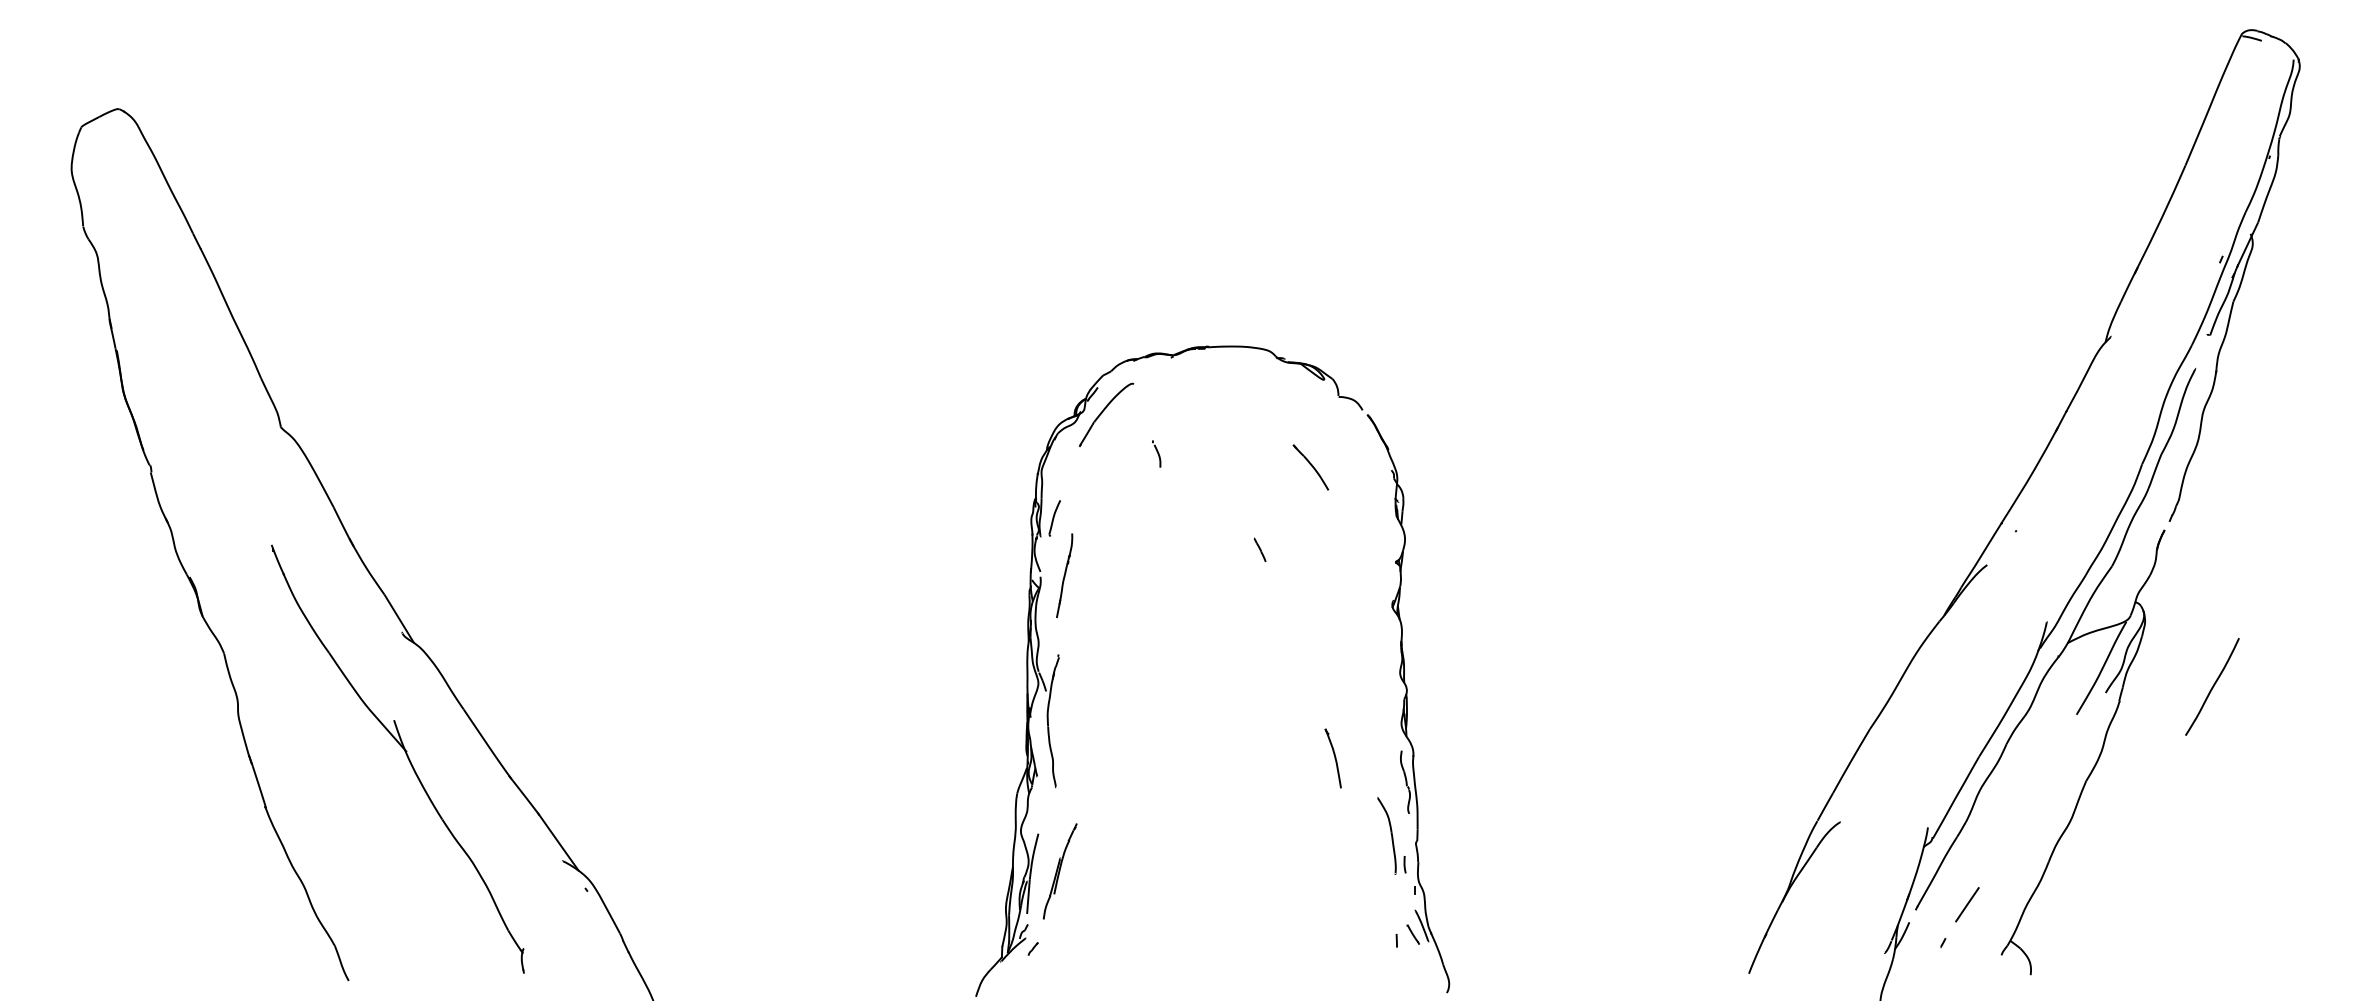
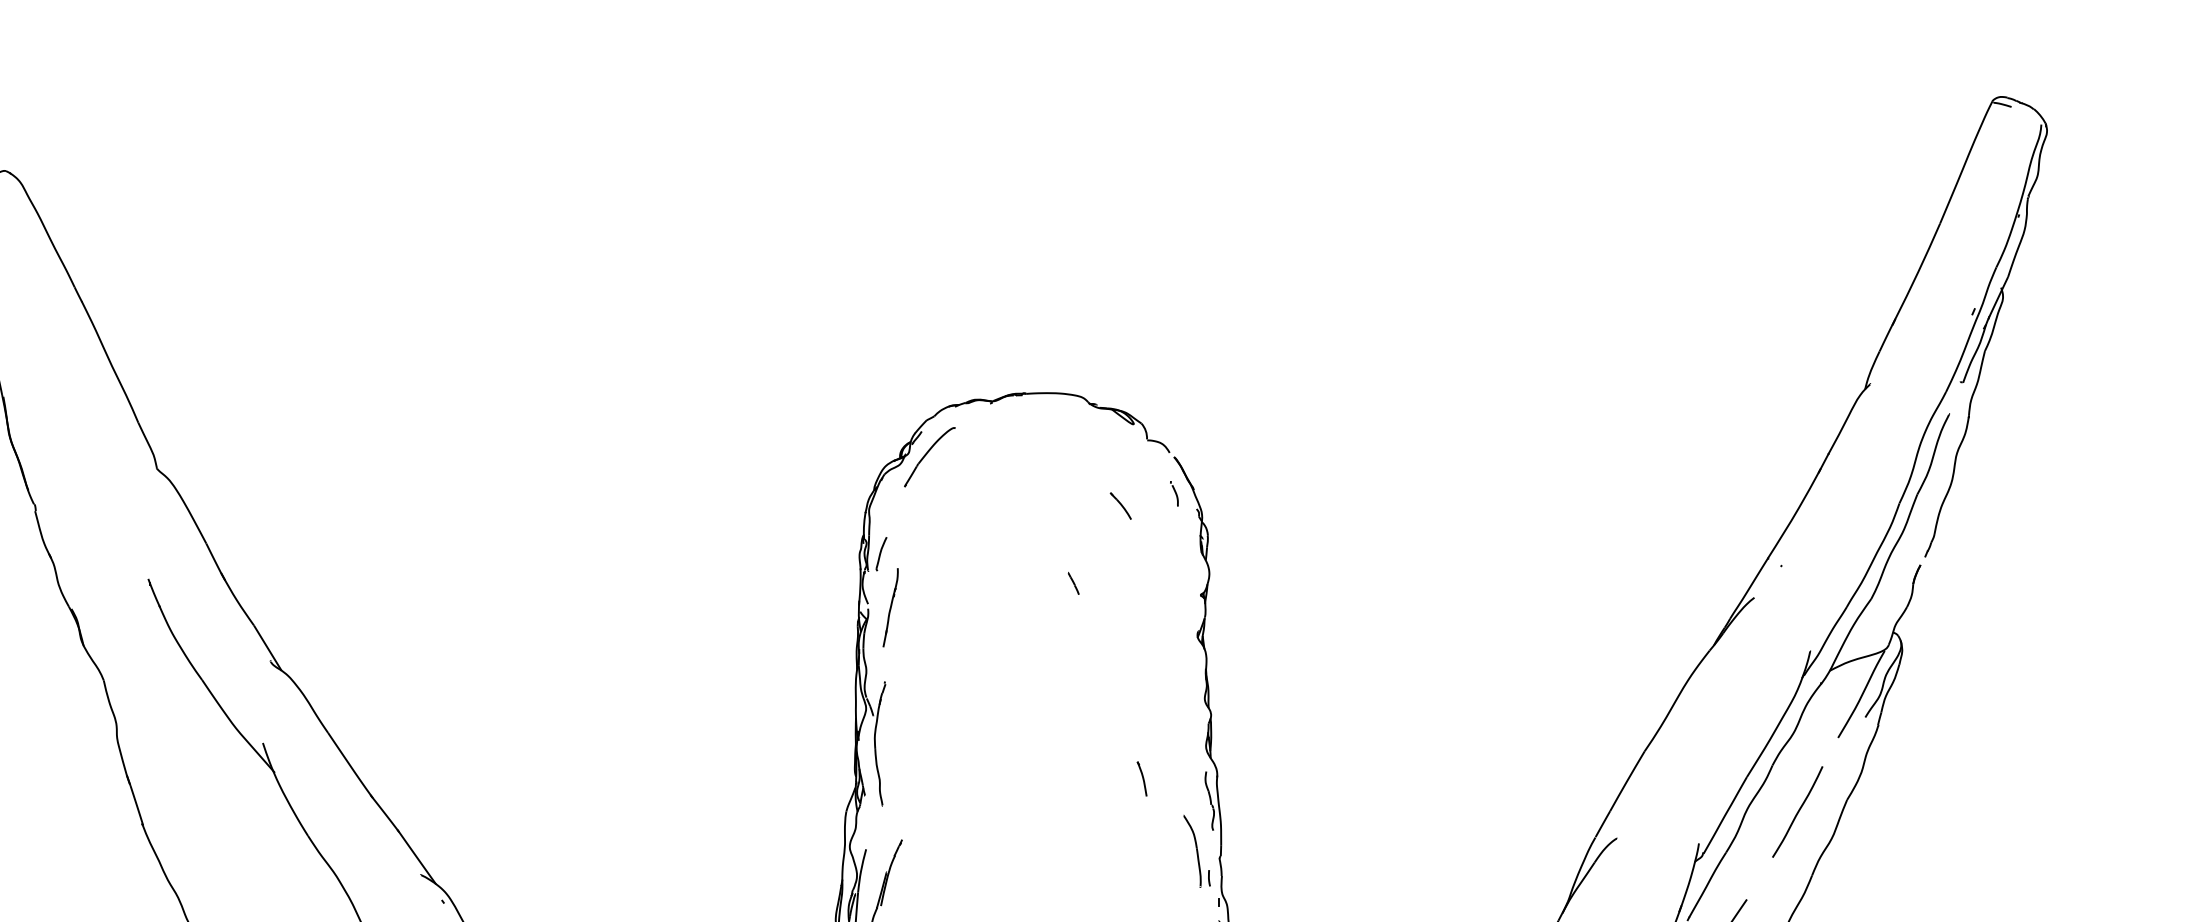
part: (1156, 453) -> (1174, 493), moved
part: (1309, 466) -> (1119, 505), size x0.62
curve: (2212, 686) -> (1797, 811), moved
part: (1332, 758) -> (1141, 778), size x0.62

